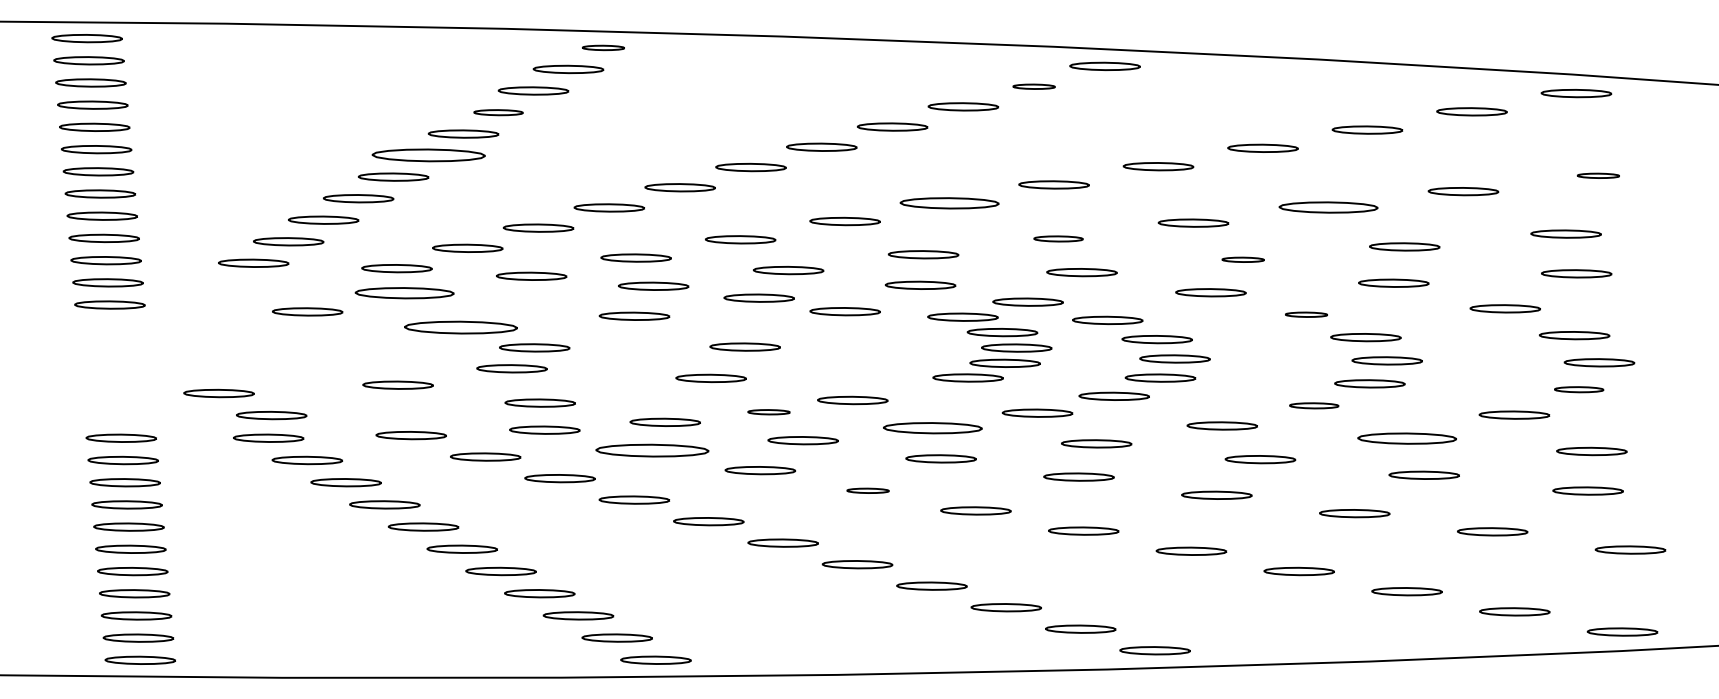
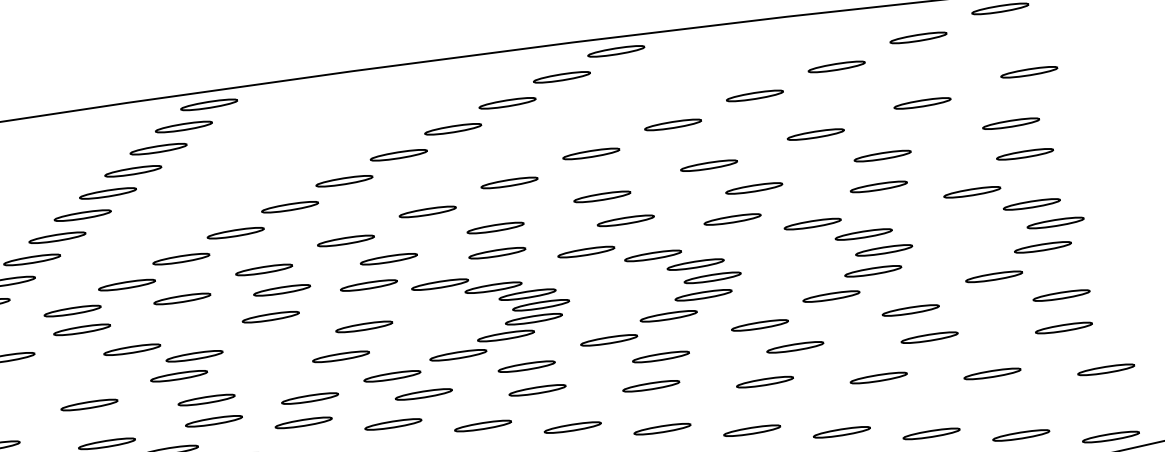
part: (603, 47) -> (209, 104), size x1.67
part: (1033, 86) -> (561, 77), size x1.67
part: (498, 112) -> (133, 171), size x1.43
part: (428, 155) -> (82, 215), size x0.62
part: (1598, 175) -> (1029, 72), size x1.67
part: (949, 202) -> (509, 182), size x0.71
part: (1328, 206) -> (815, 133), size x0.71
part: (1058, 238) -> (602, 196), size x1.43
part: (1242, 259) -> (753, 188), size x1.67
part: (404, 292) -> (81, 329), size x0.71
part: (1306, 314) -> (812, 224), size x1.67
part: (460, 326) -> (131, 349), size x0.62
part: (989, 347) -> (519, 308), moved
part: (1578, 389) -> (1042, 247), size x1.43
part: (1313, 405) -> (830, 296), size x1.43
part: (768, 411) -> (391, 375), size x1.67
part: (932, 427) -> (526, 366), size x0.71
part: (1406, 438) -> (910, 310), size x0.71
part: (652, 449) -> (303, 422), size x0.62
part: (867, 490) -> (482, 425), size x1.67

